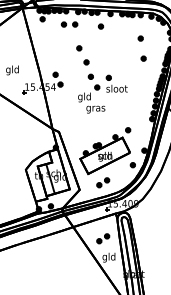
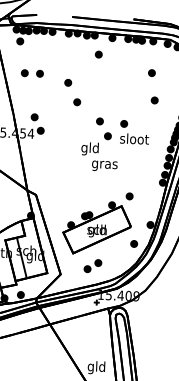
part: (69, 24) -> (32, 73), moved
part: (102, 93) -> (114, 144), moved
part: (103, 238) -> (90, 341), removed

